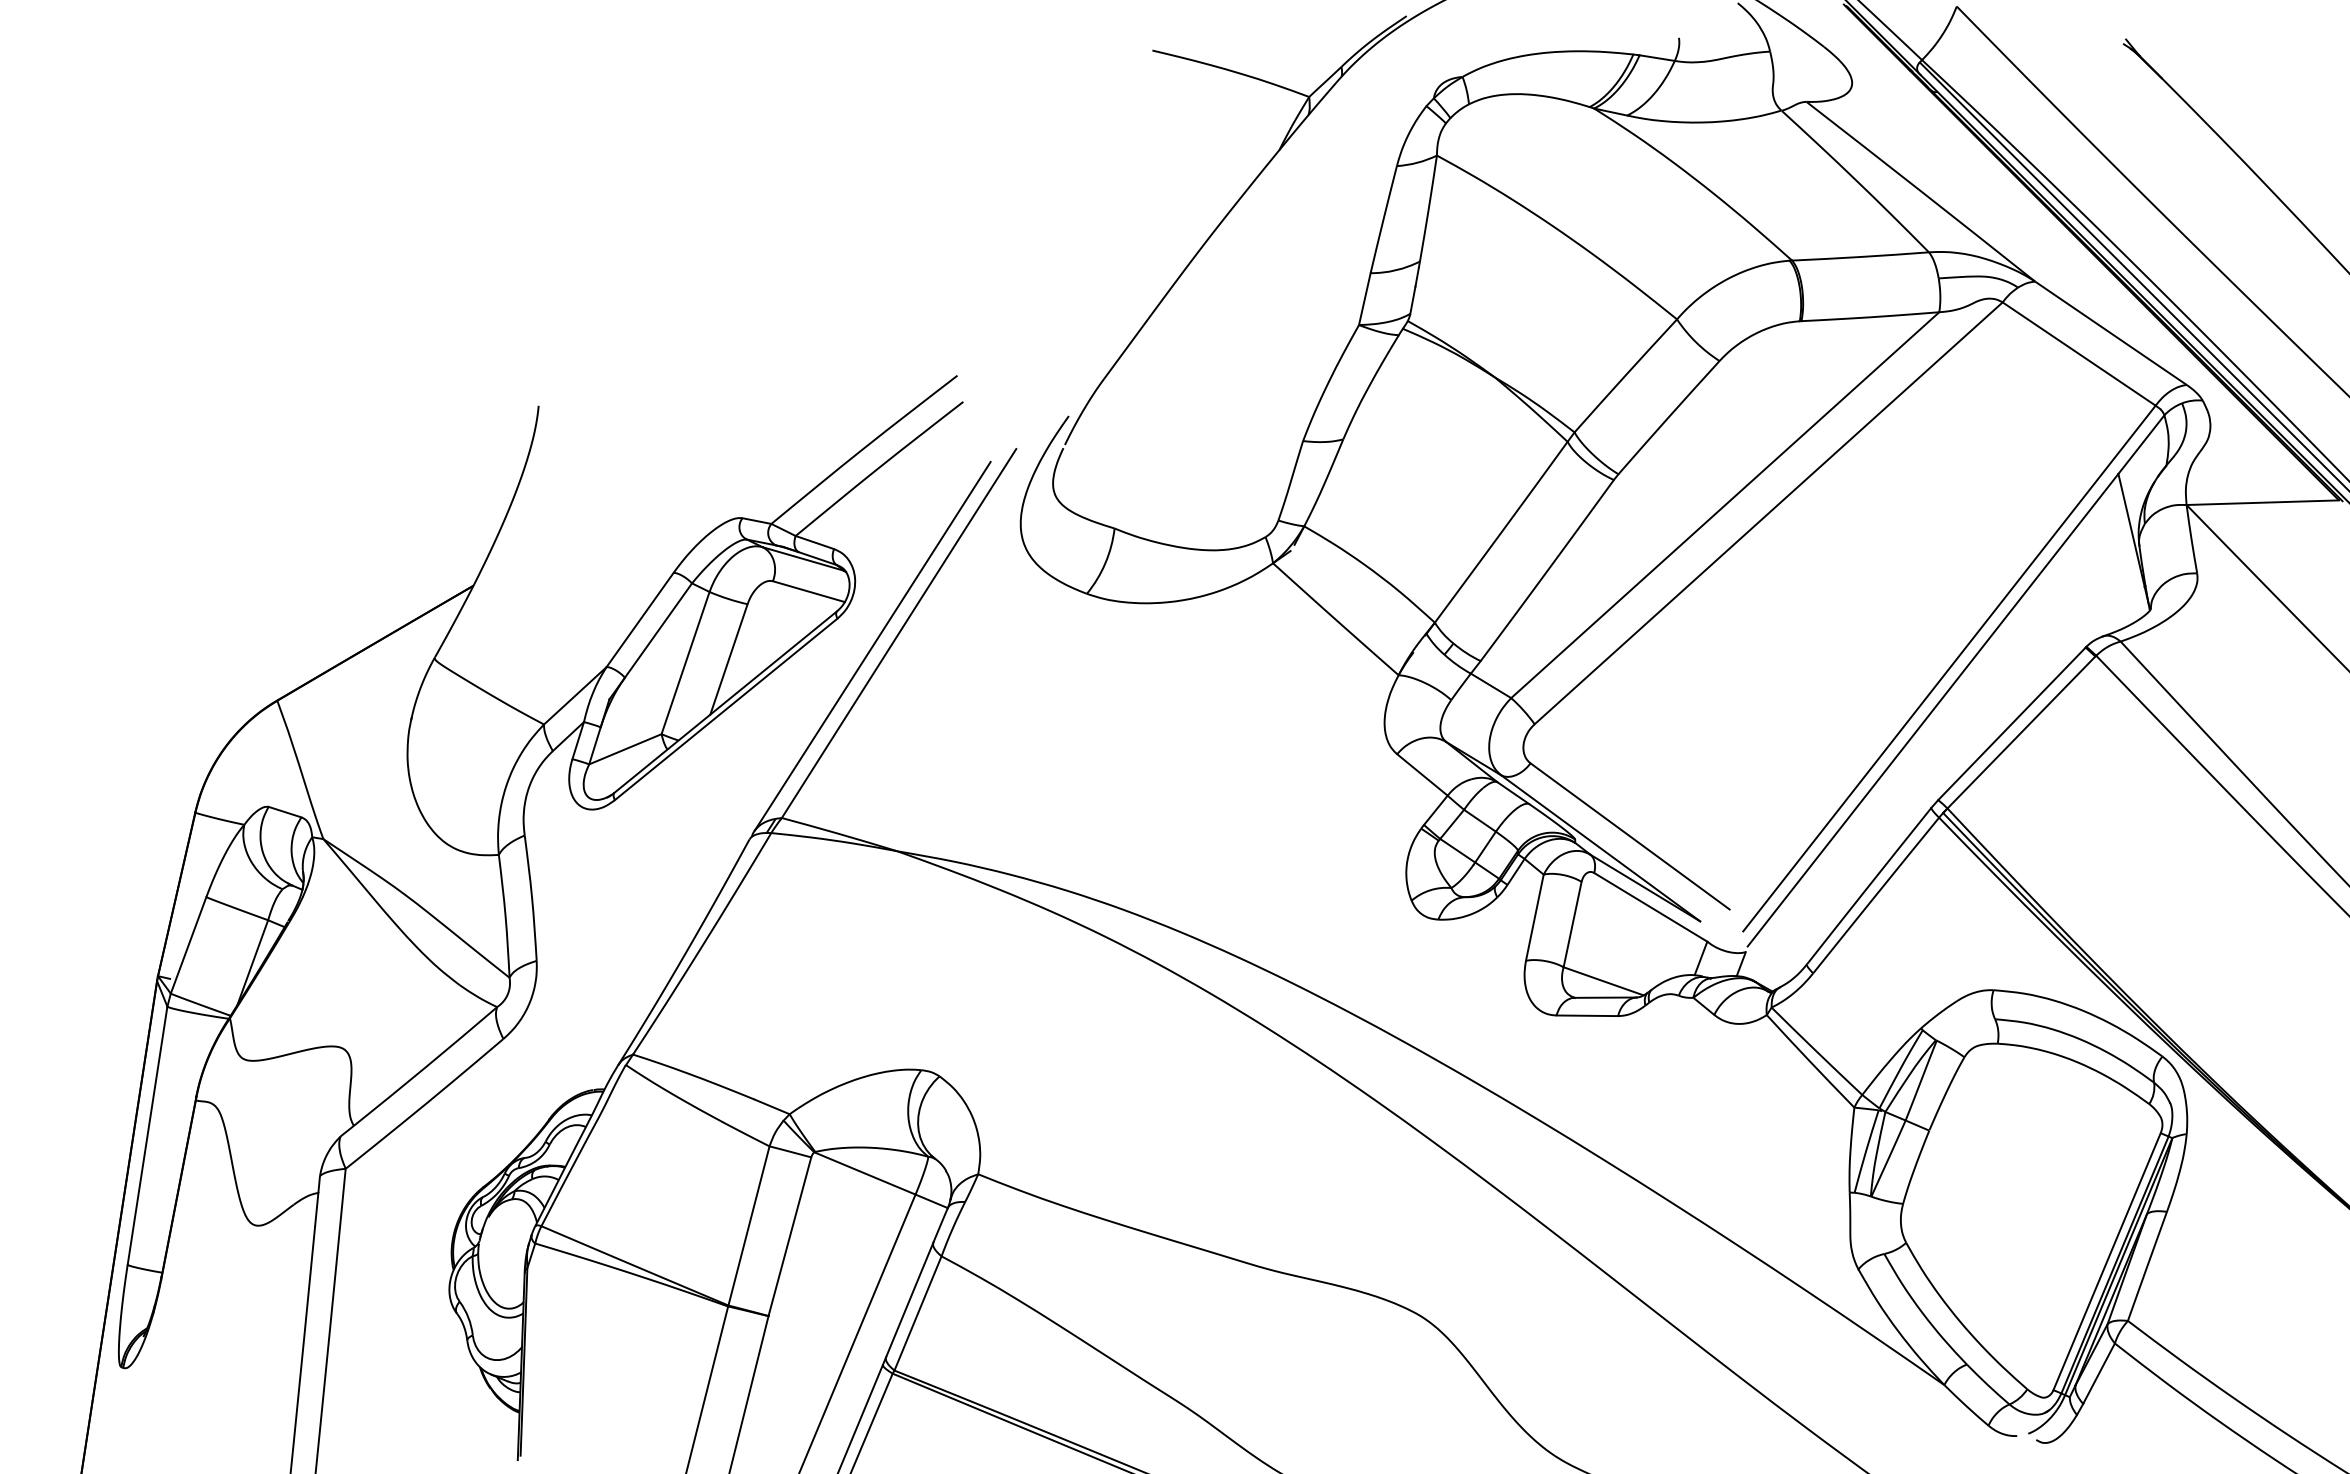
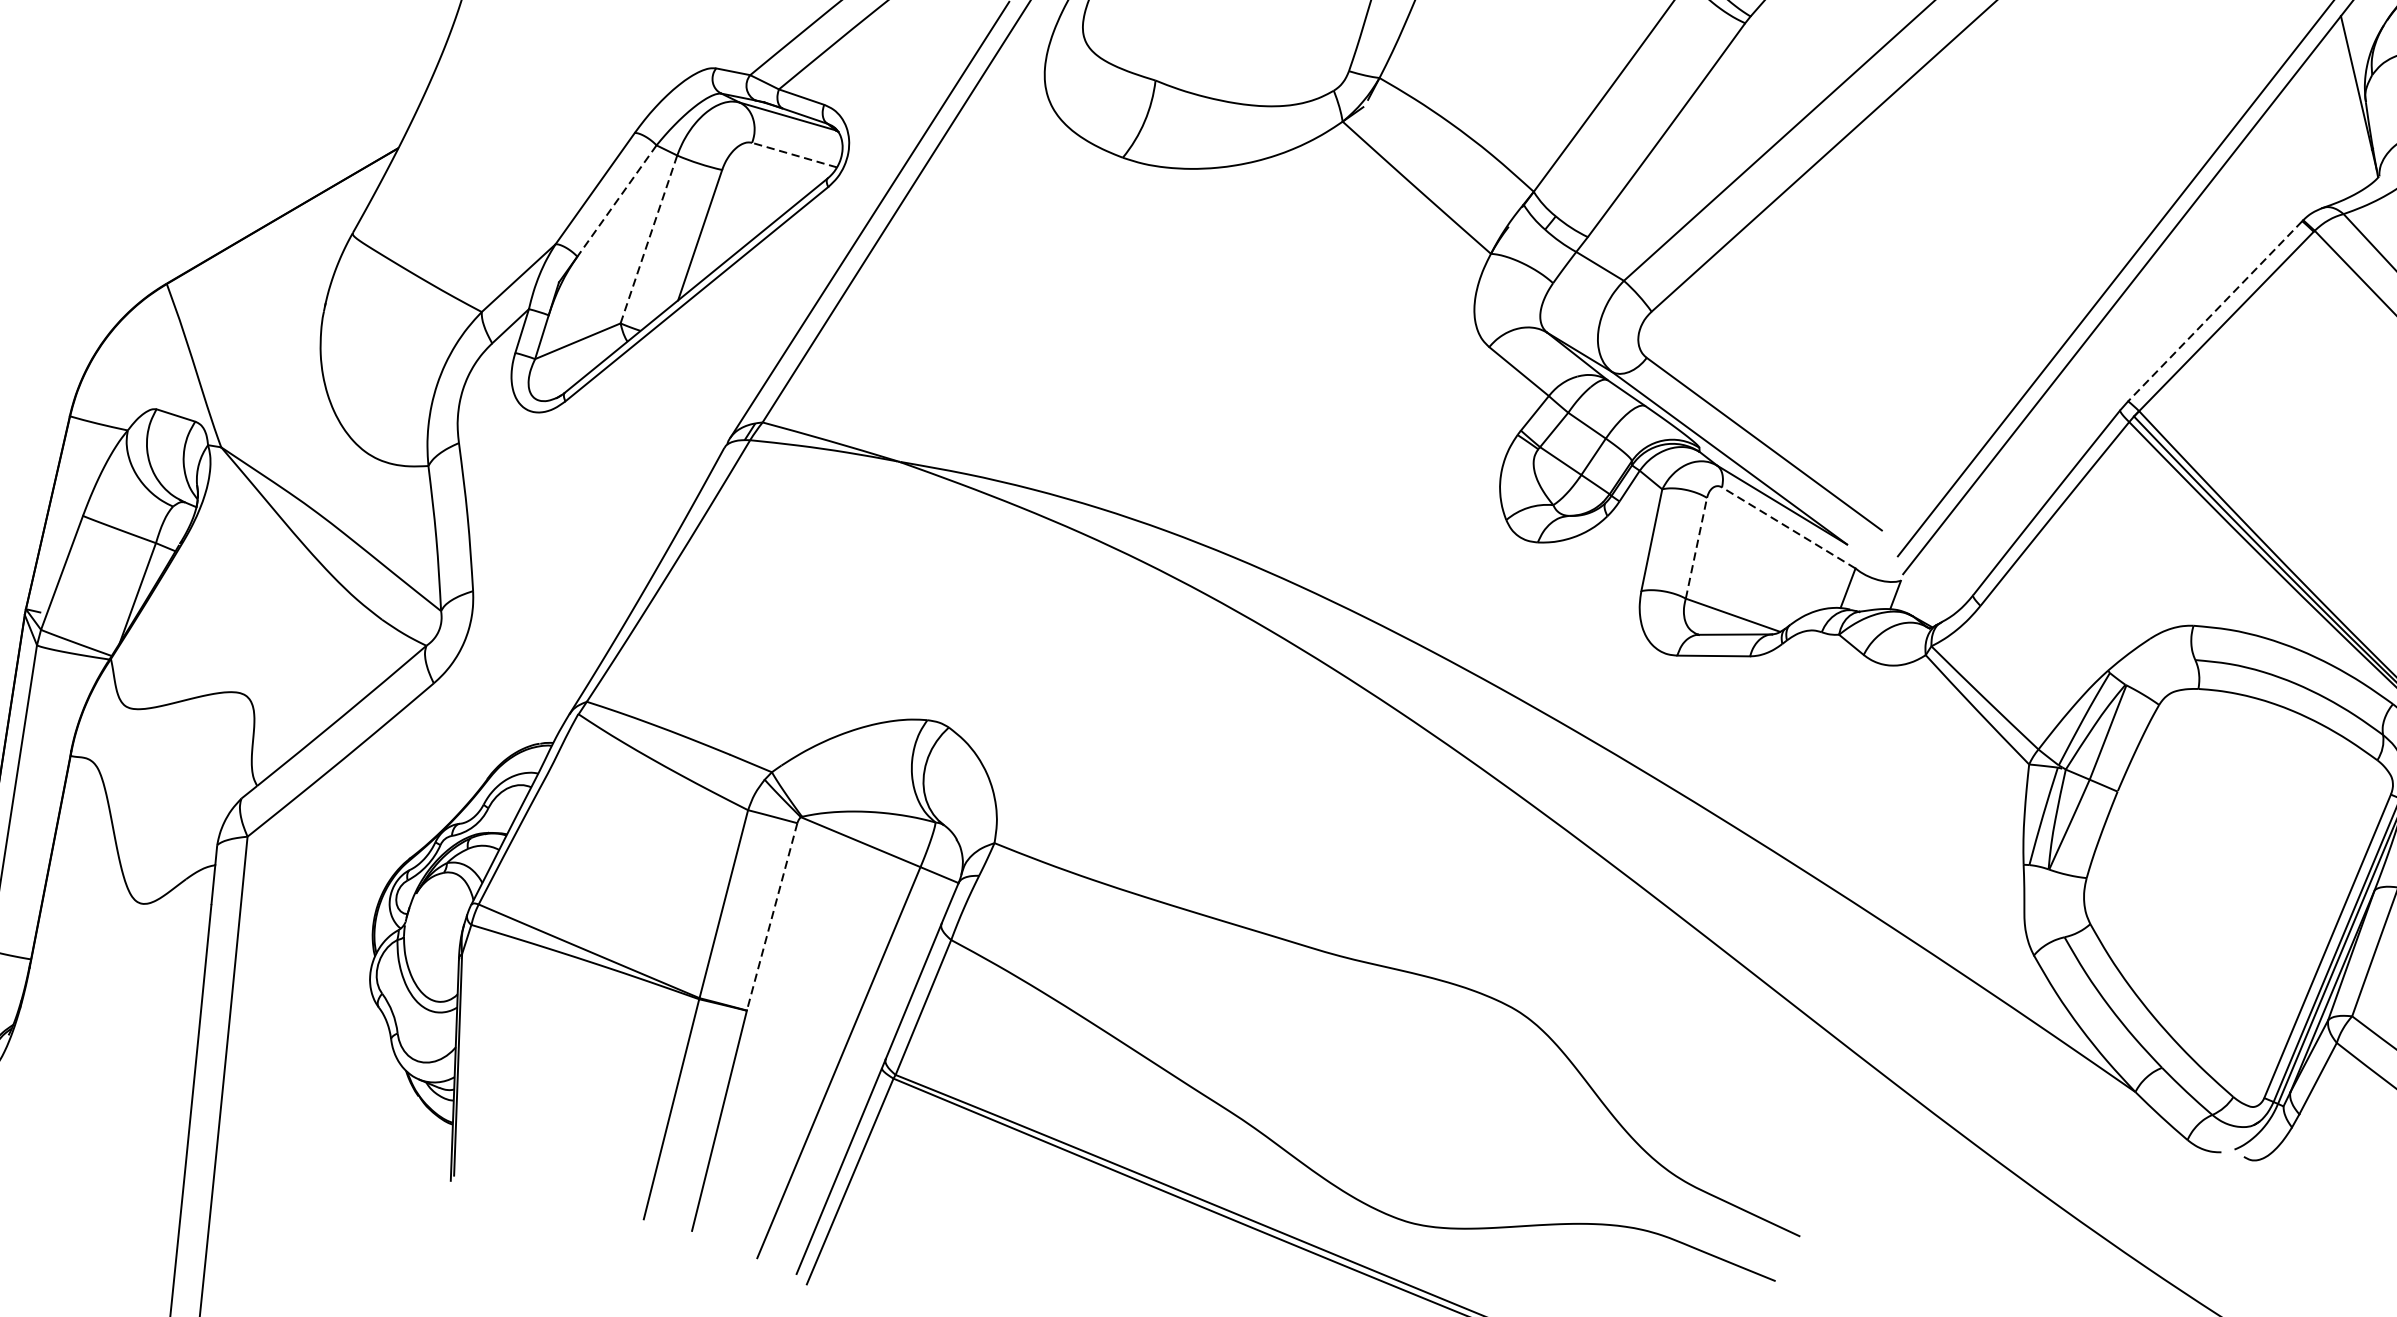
line: (808, 591) -> (794, 154), solid -> dashed
line: (658, 630) -> (616, 201), solid -> dashed
line: (685, 662) -> (648, 238), solid -> dashed
line: (2011, 724) -> (2214, 312), solid -> dashed
line: (1650, 907) -> (1788, 528), solid -> dashed
line: (1572, 924) -> (1696, 548), solid -> dashed
line: (789, 1237) -> (771, 917), solid -> dashed

